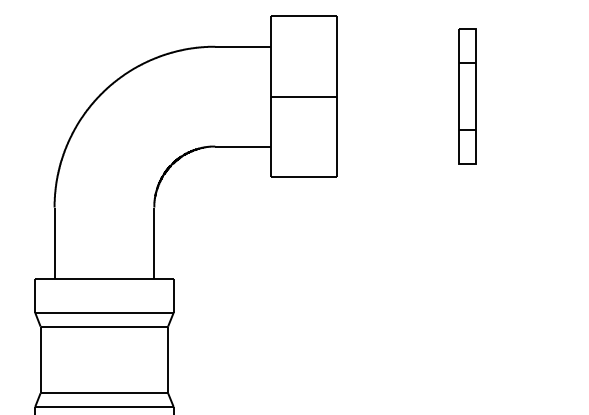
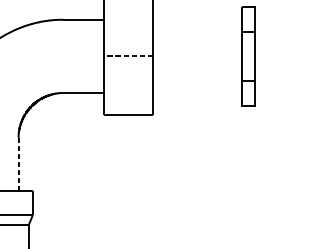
line: (303, 96) -> (128, 56), solid -> dashed
line: (154, 243) -> (18, 164), solid -> dashed

